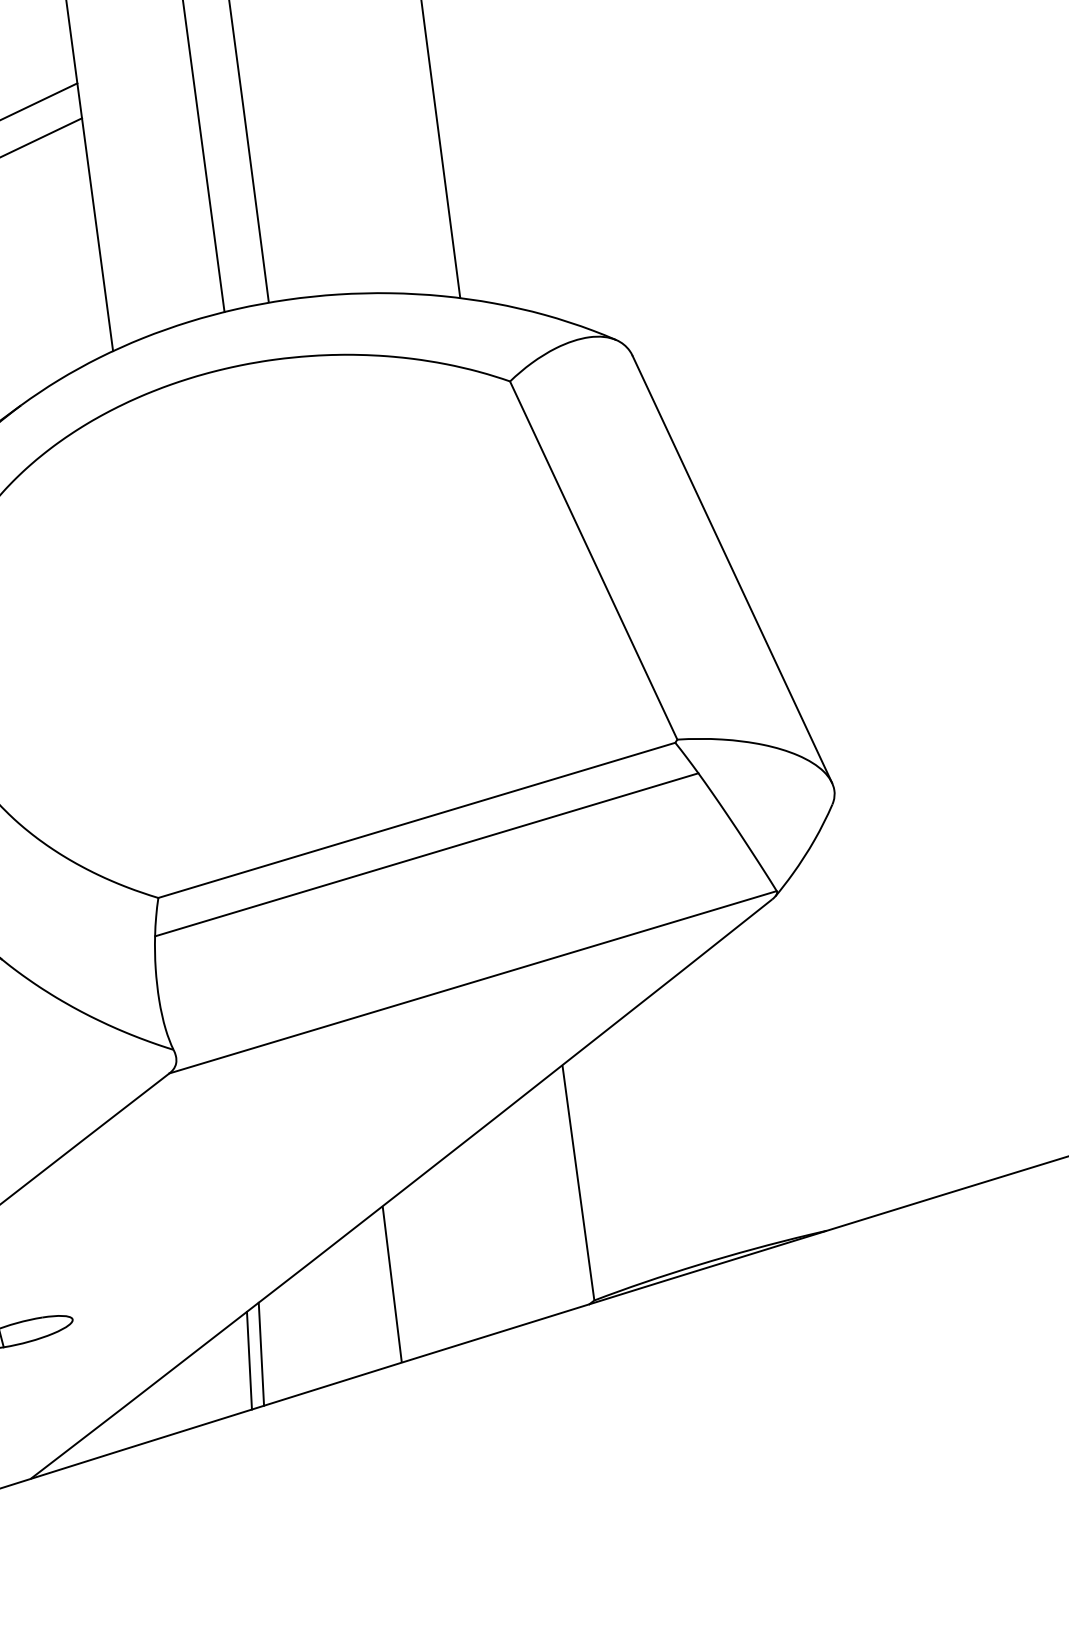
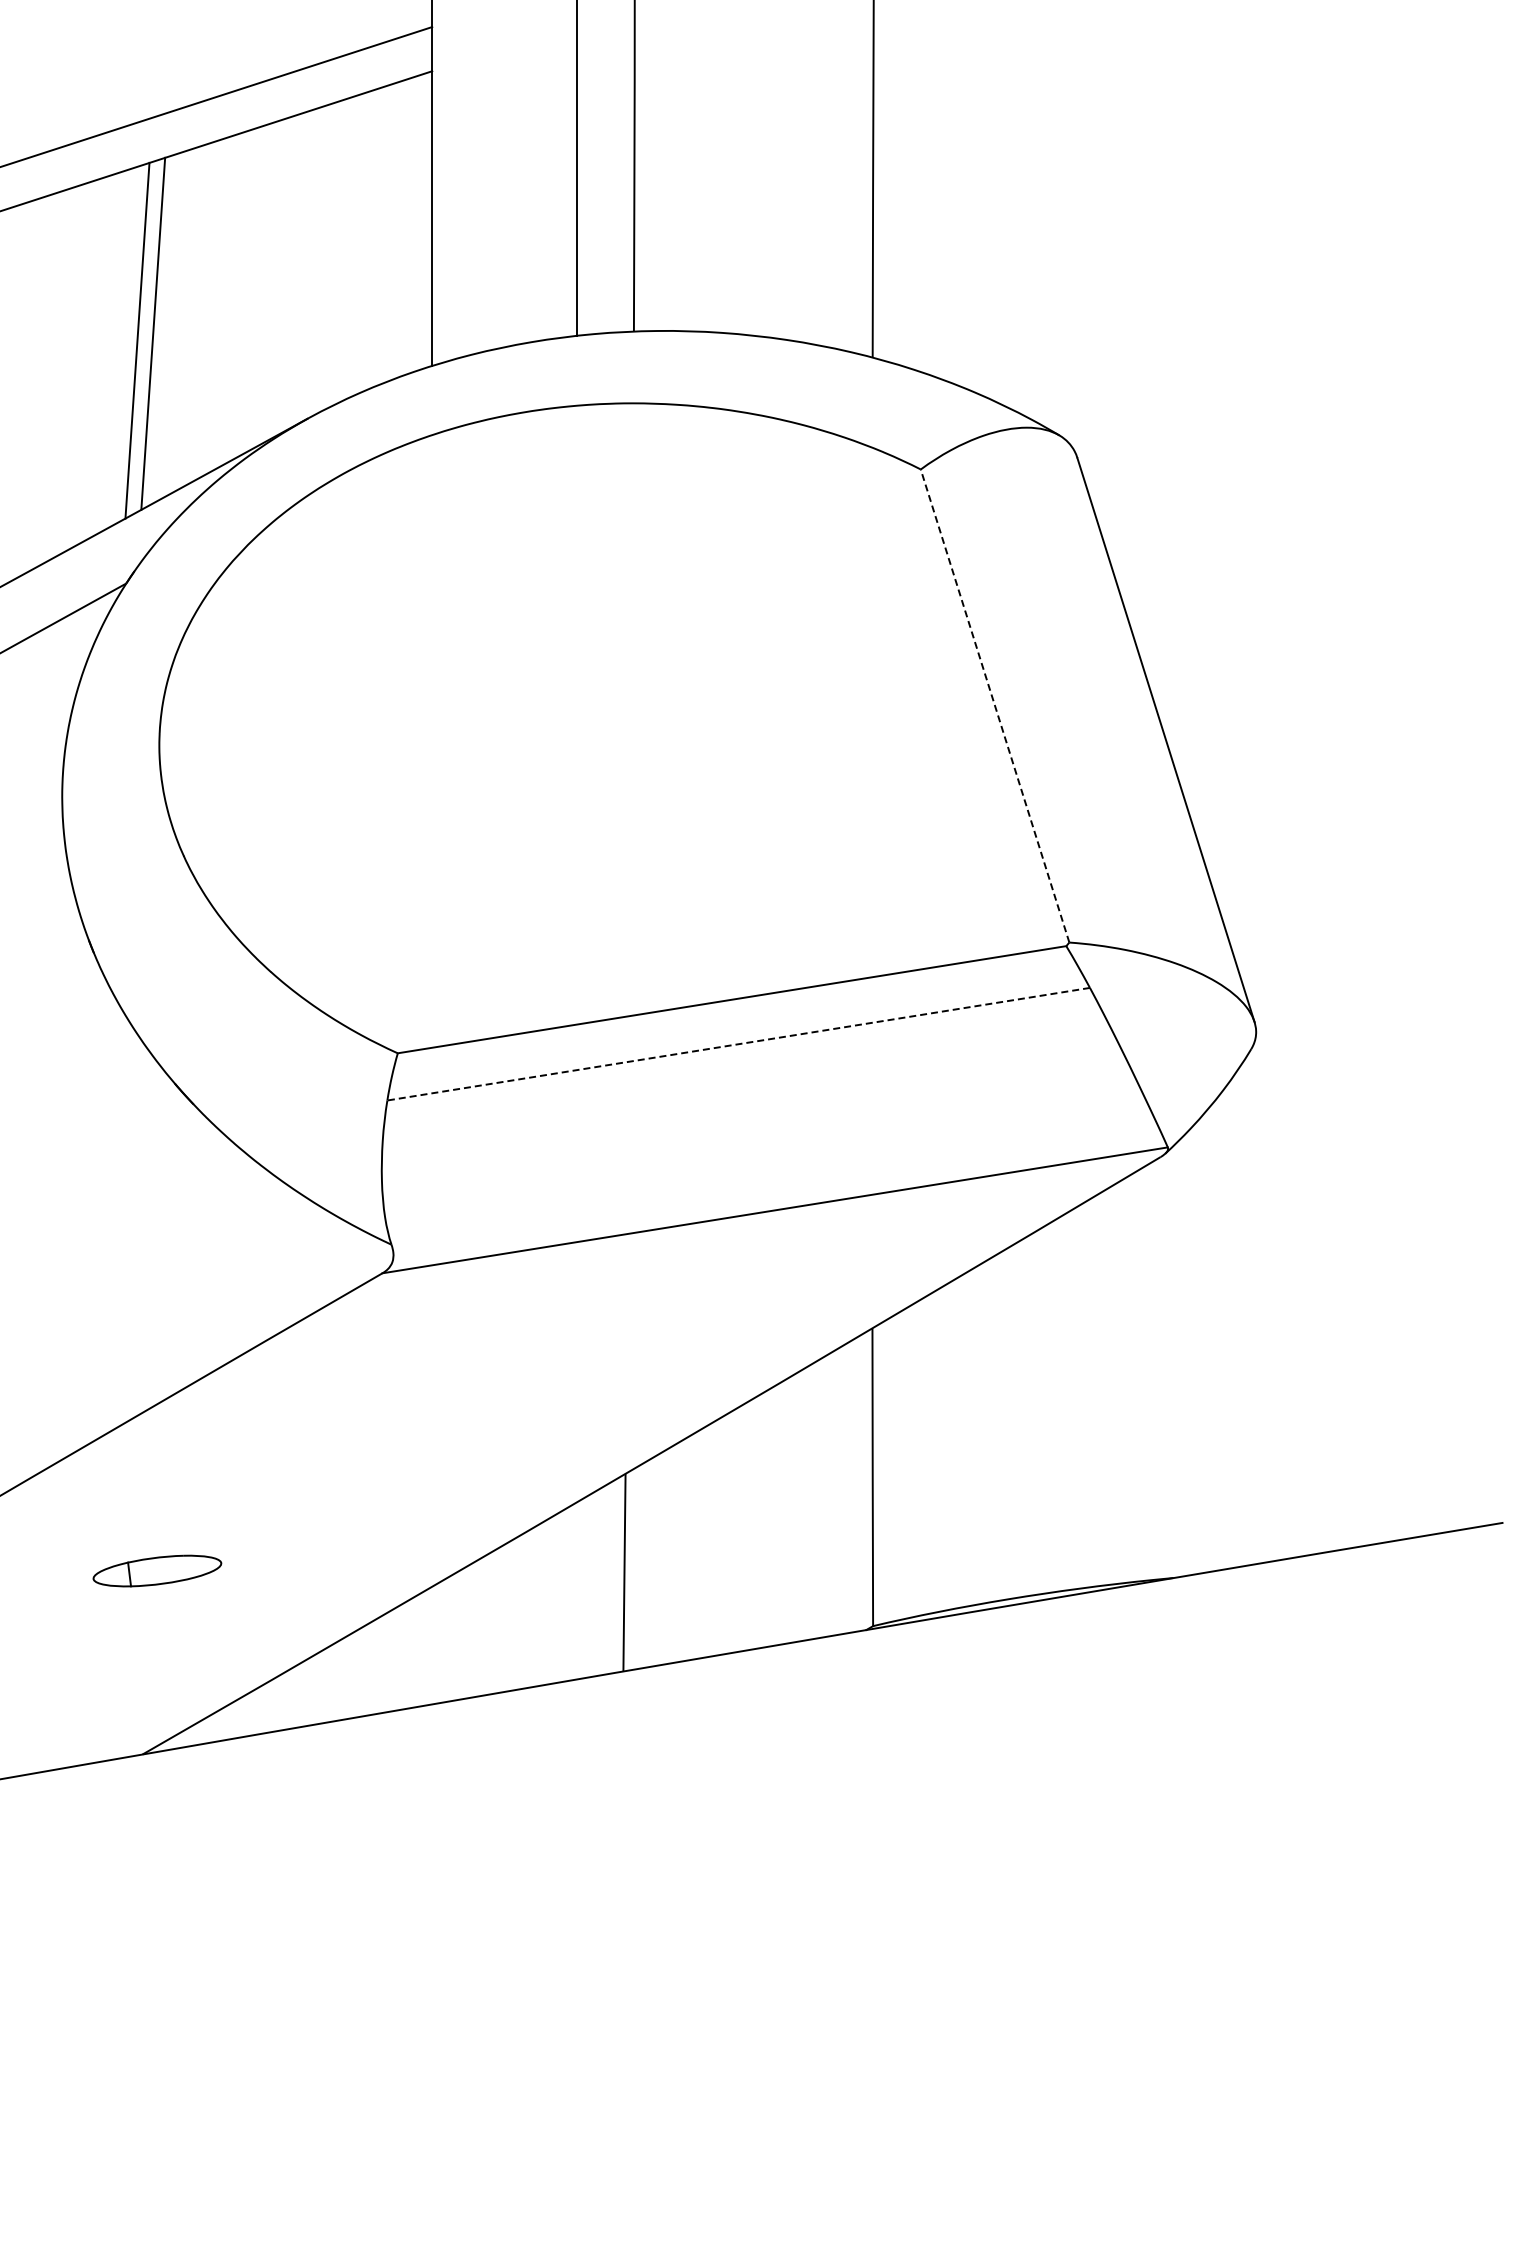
line: (594, 560) -> (995, 706), solid -> dashed
line: (426, 855) -> (738, 1044), solid -> dashed
line: (260, 1354) -> (449, 1637), removed
line: (249, 1360) -> (434, 1643), removed

